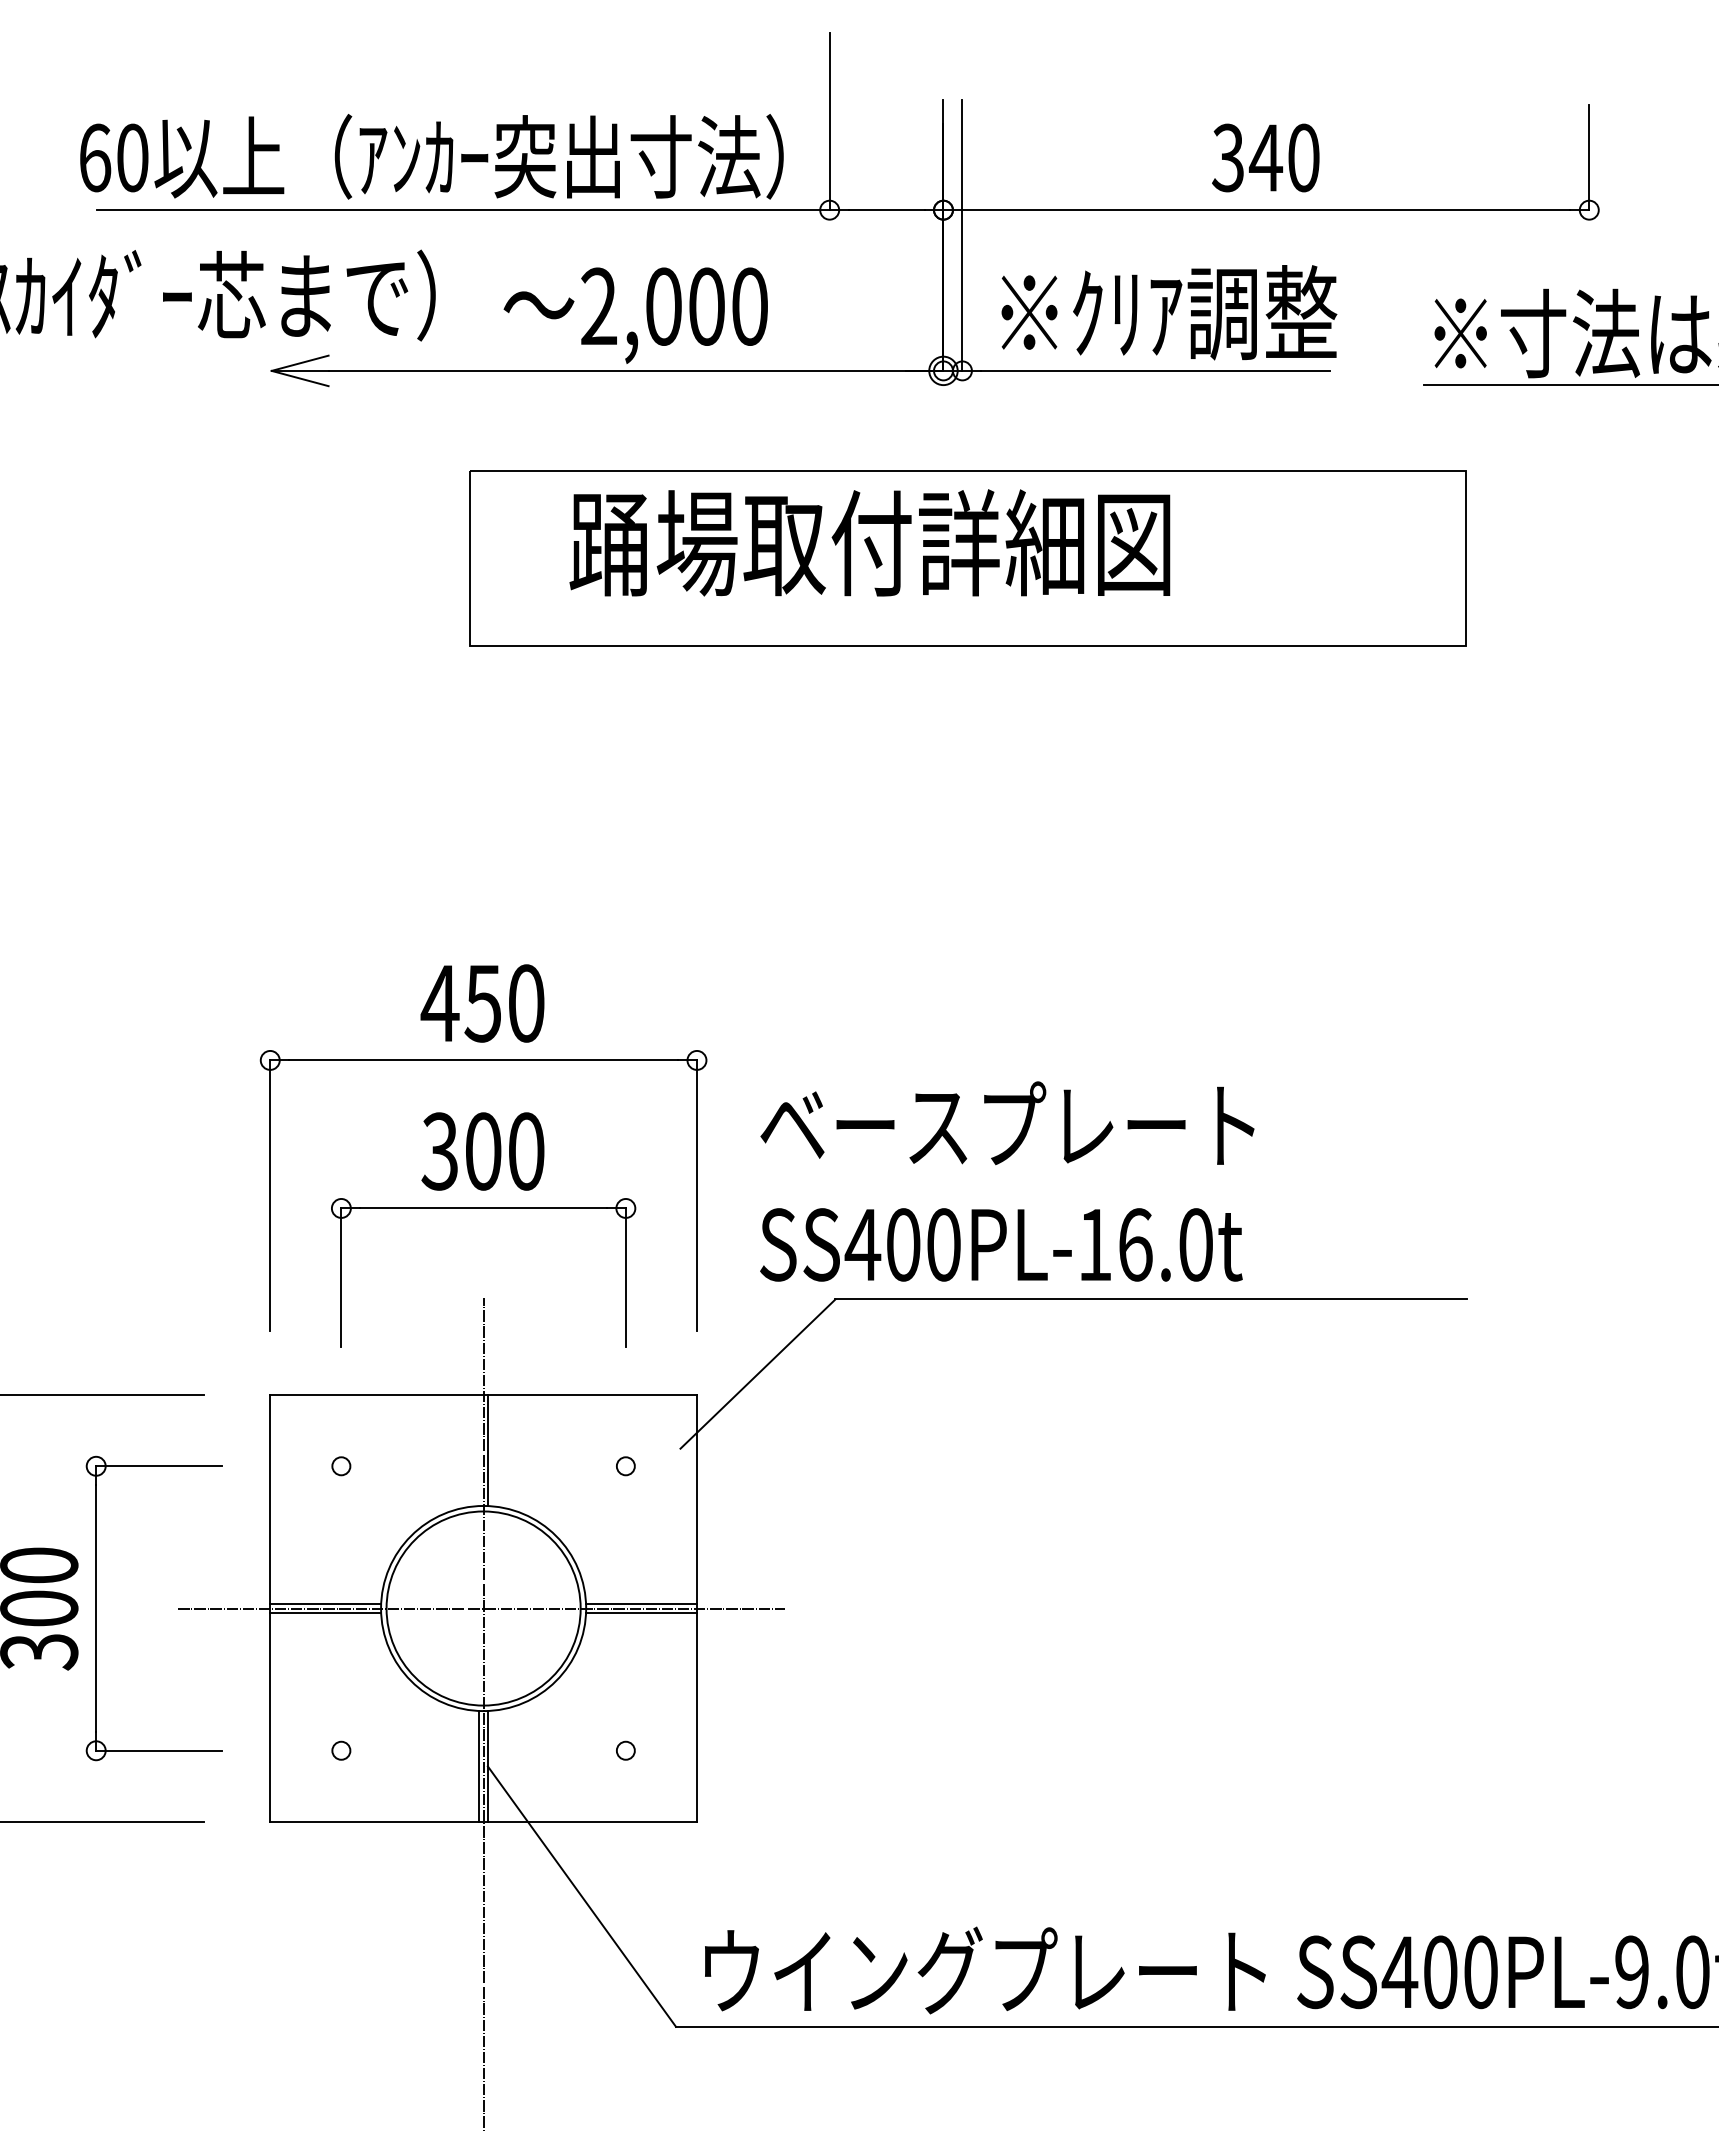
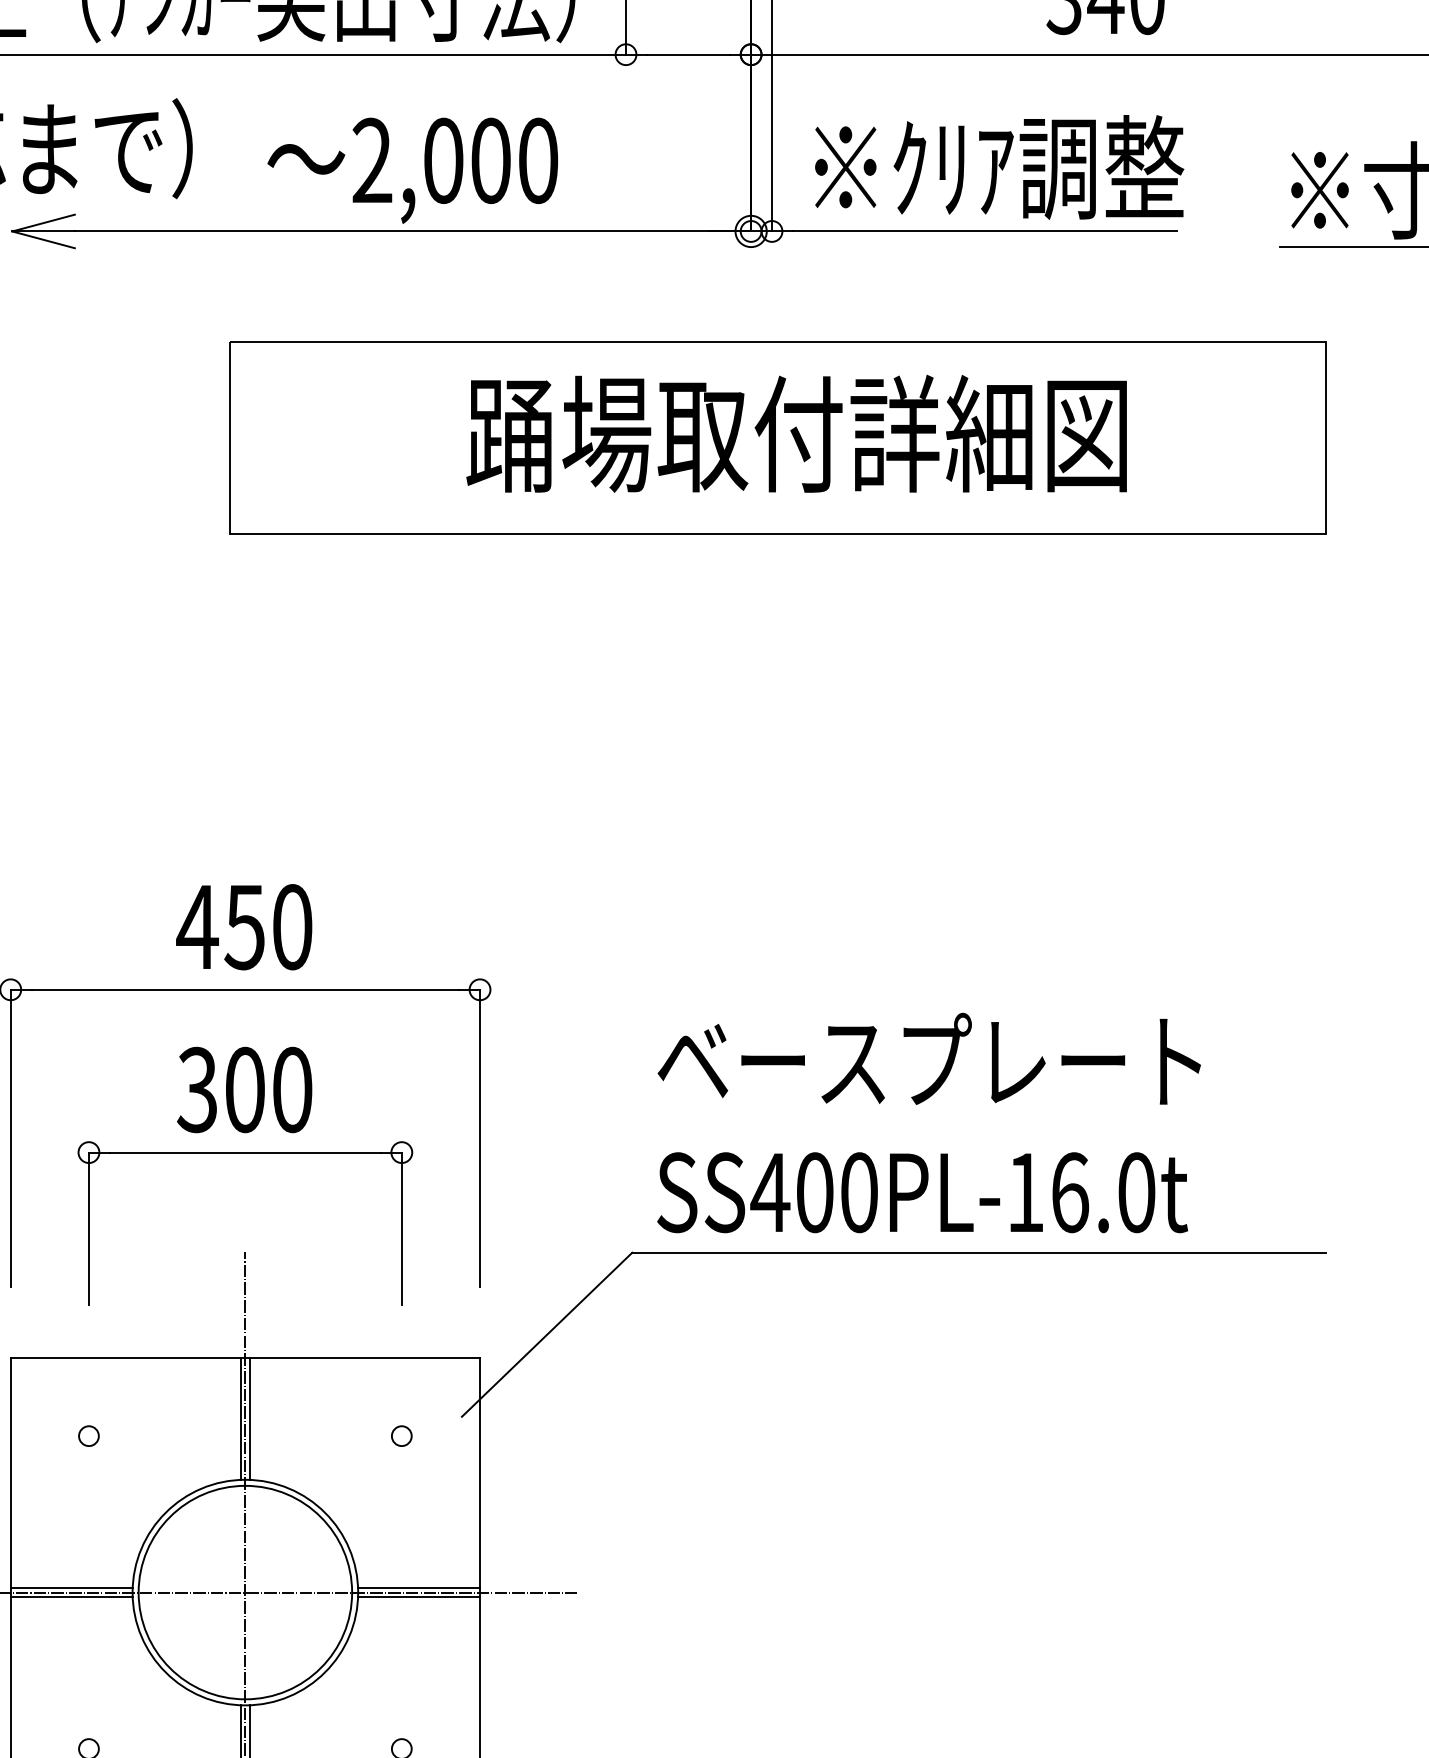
text: (869, 542) -> (796, 433), moved
text: (1007, 1181) -> (929, 1122), moved
line: (479, 1450) -> (240, 1418), added

